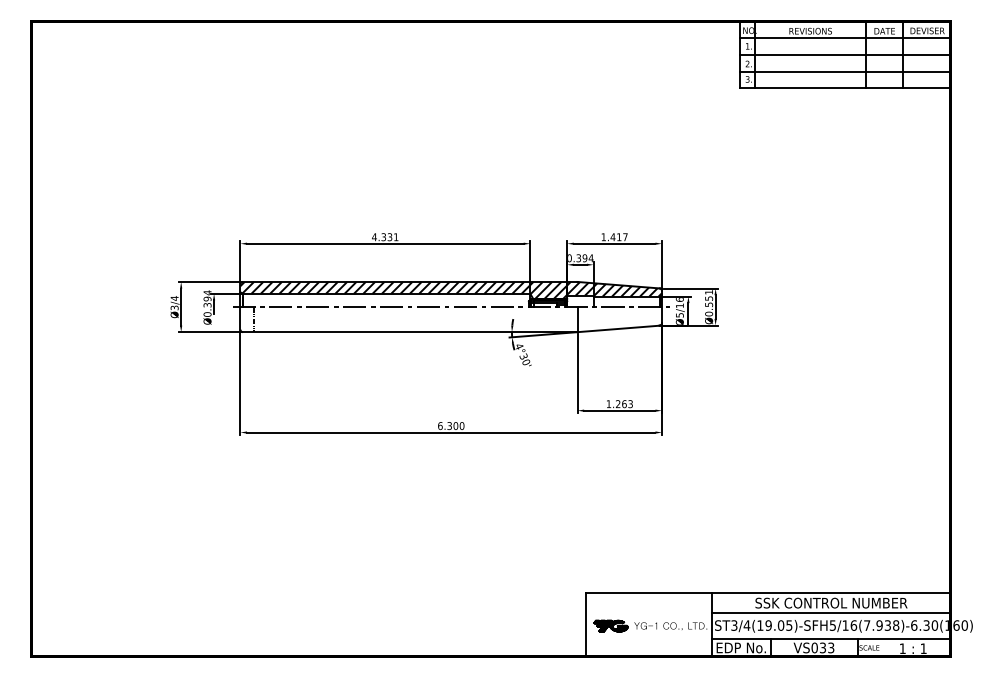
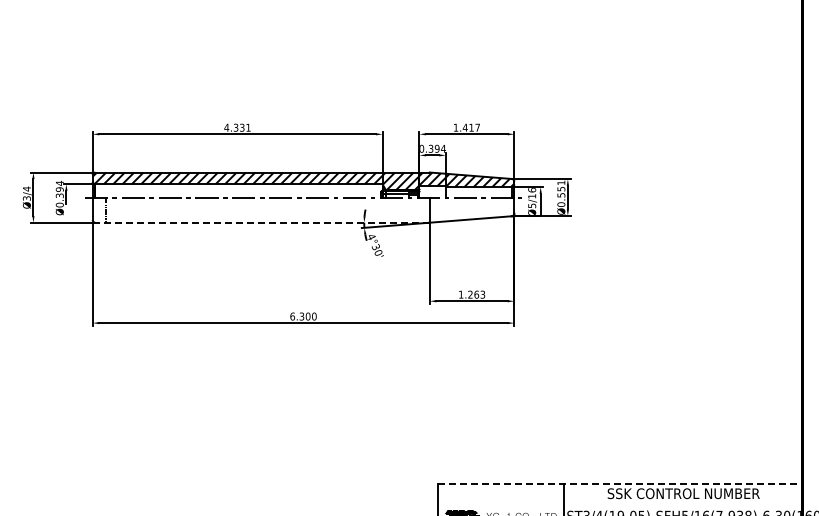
line: (409, 332) -> (261, 223), solid -> dashed
line: (768, 593) -> (620, 484), solid -> dashed
line: (831, 613) -> (683, 504), removed

